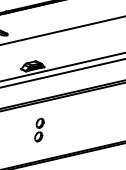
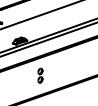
part: (39, 129) -> (40, 75), moved

